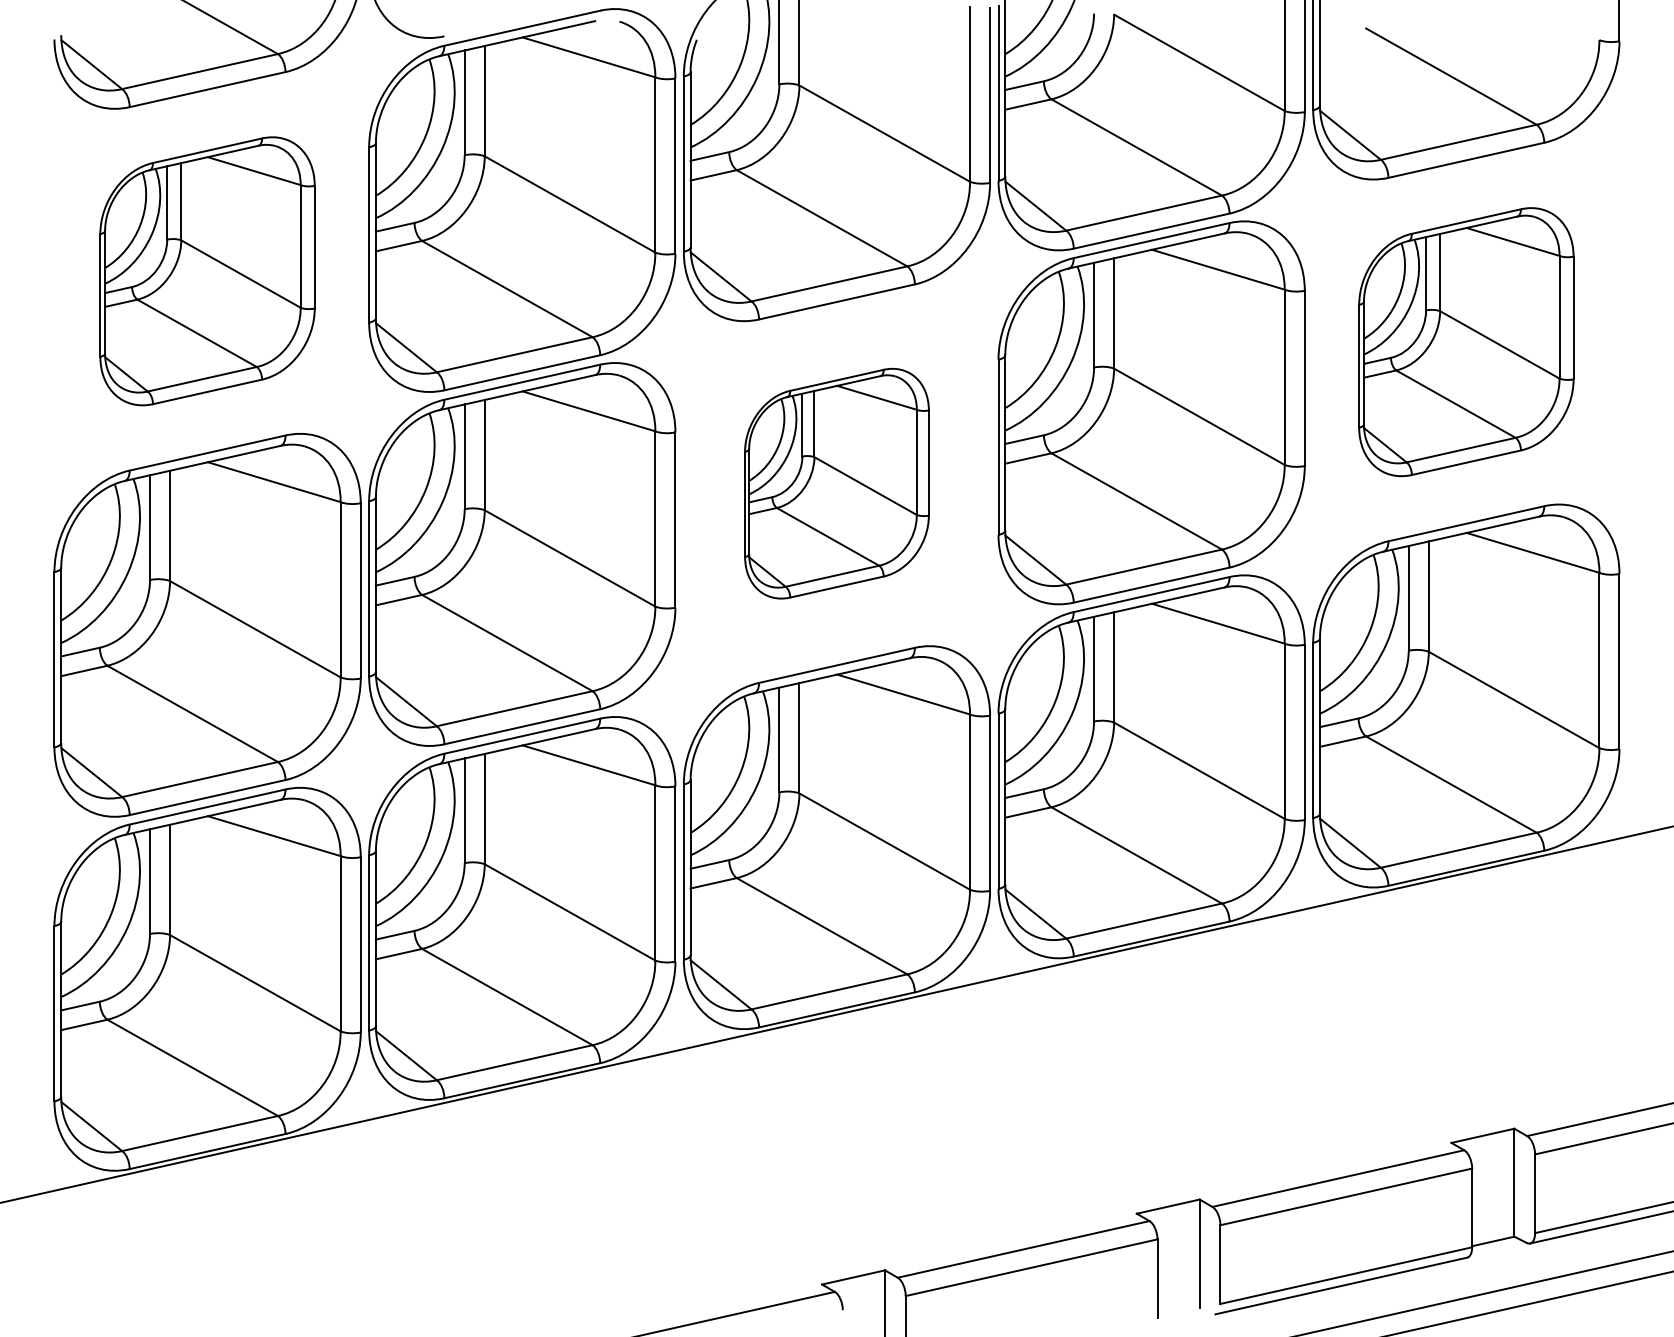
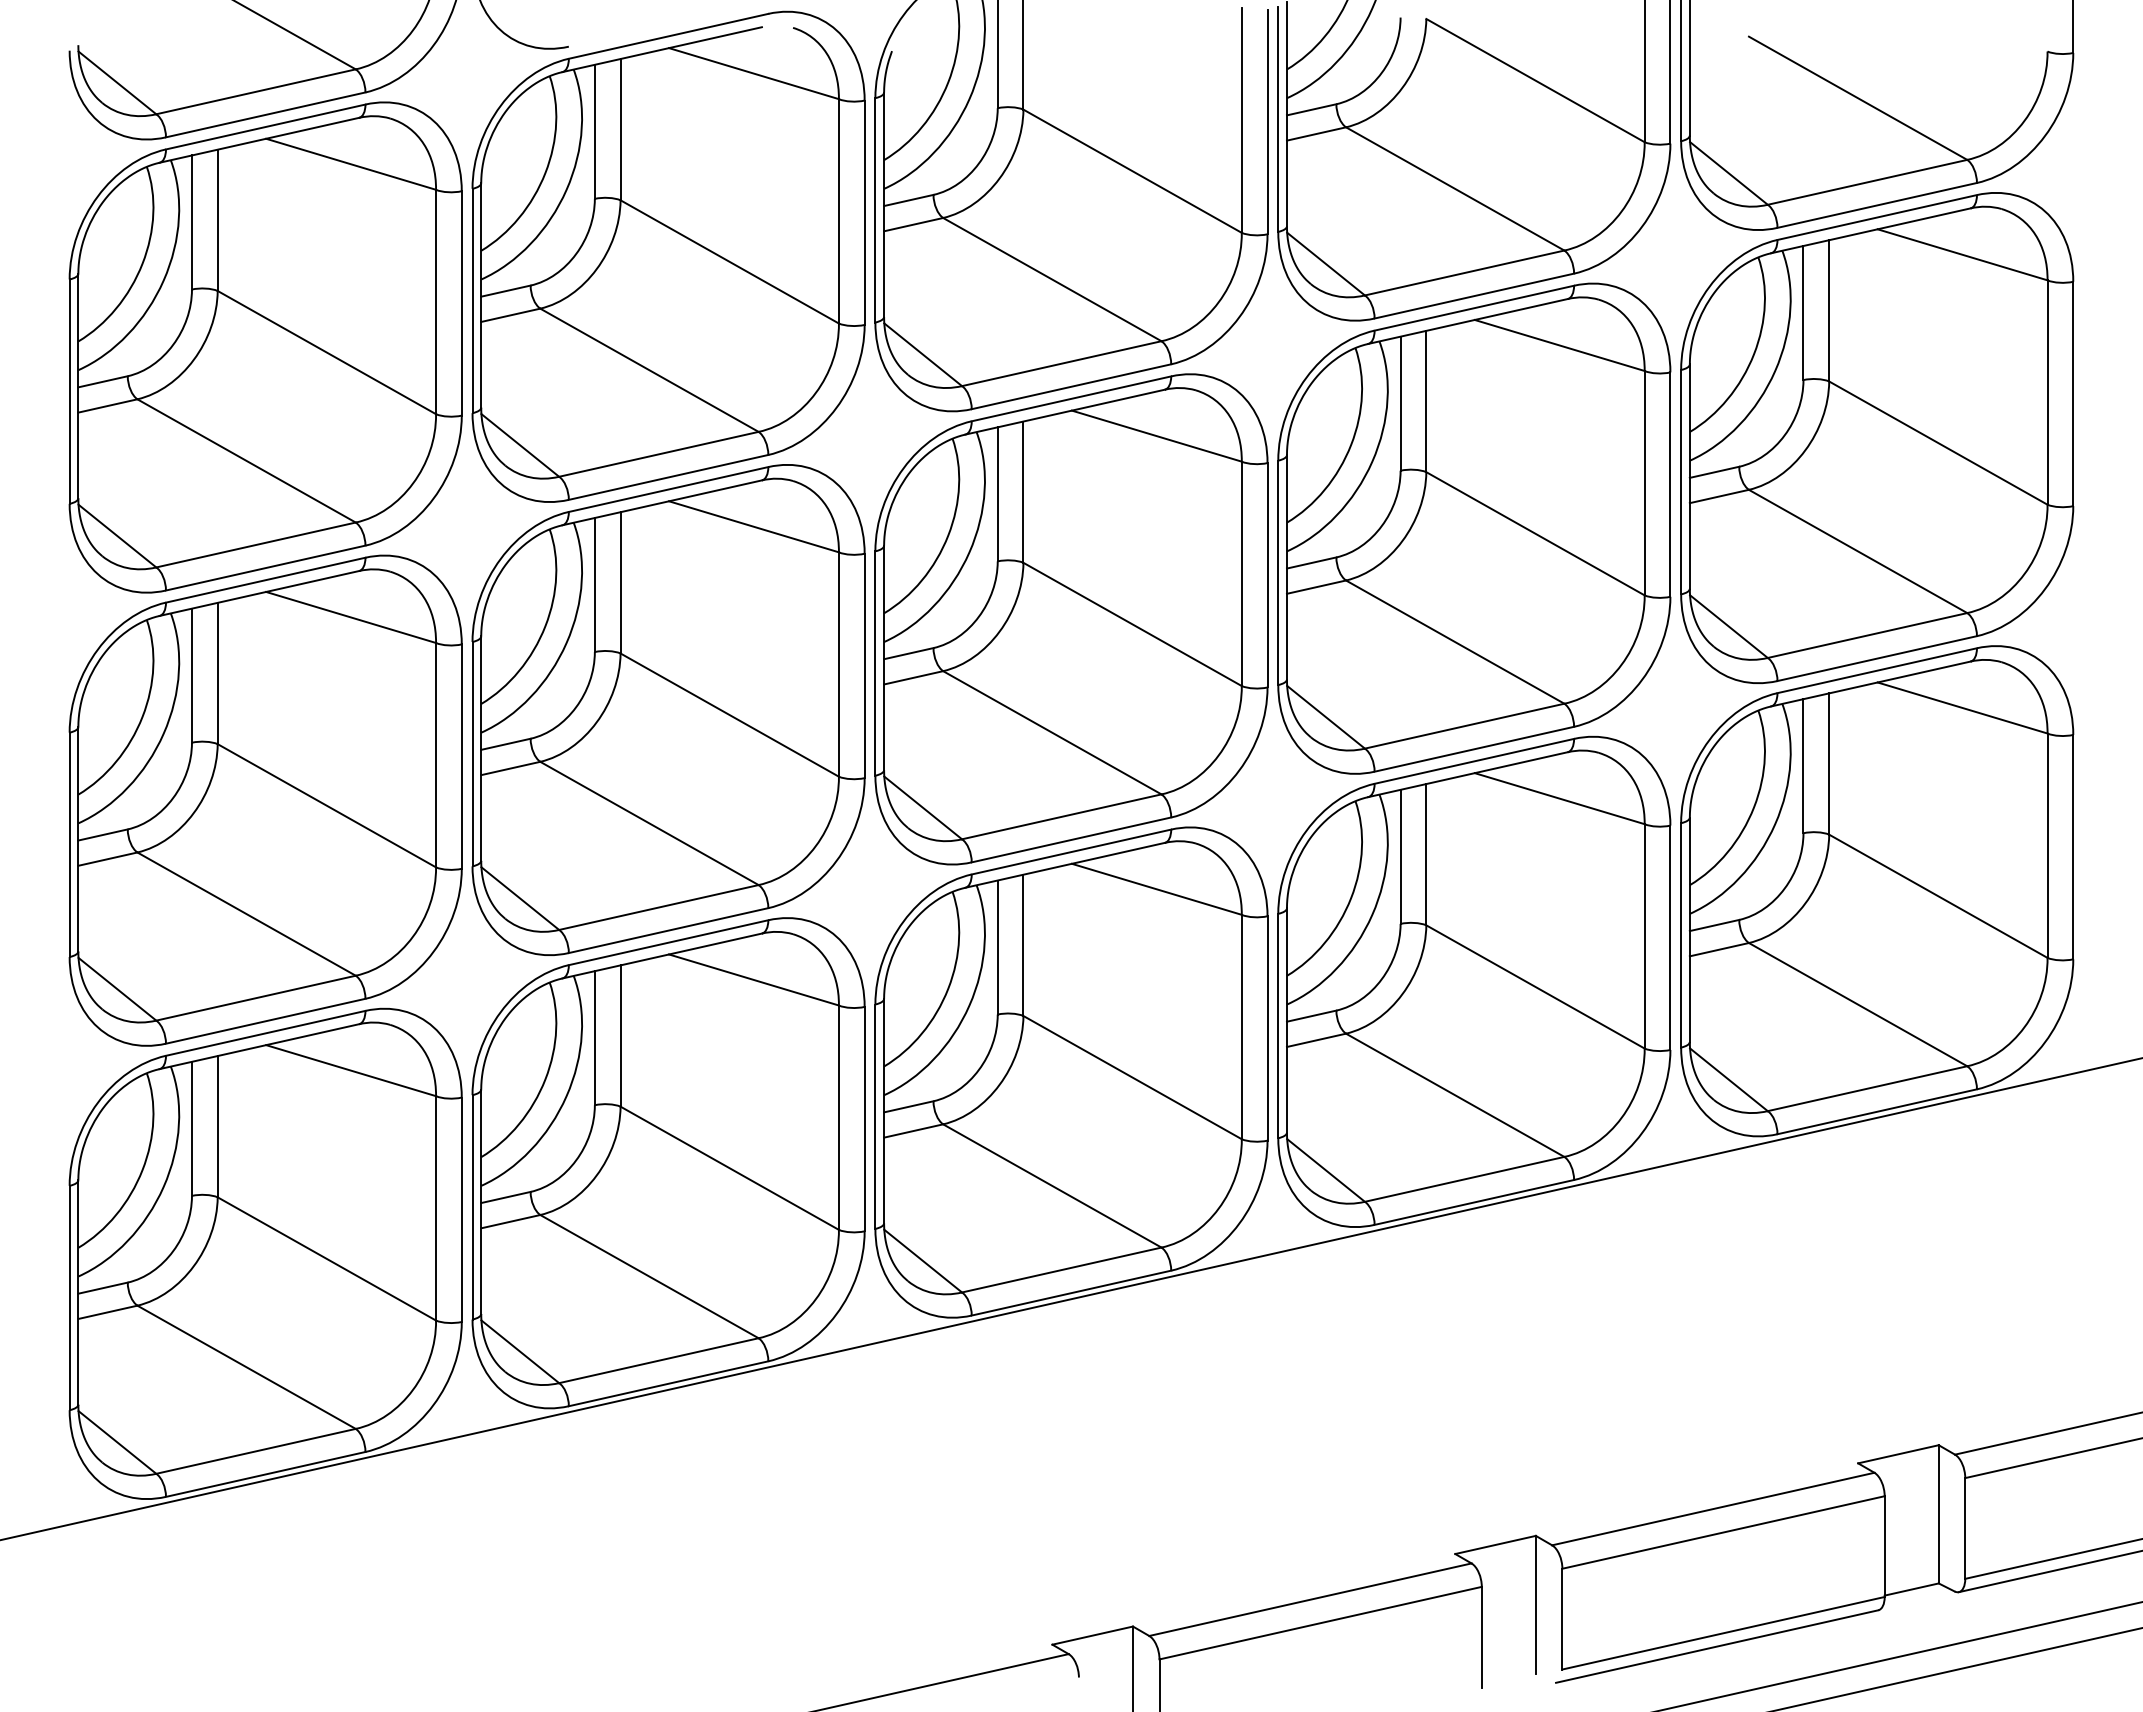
part: (207, 271) -> (265, 347), size x1.43
part: (1466, 342) -> (1877, 438), size x1.43
part: (837, 483) -> (1071, 619), size x1.67

